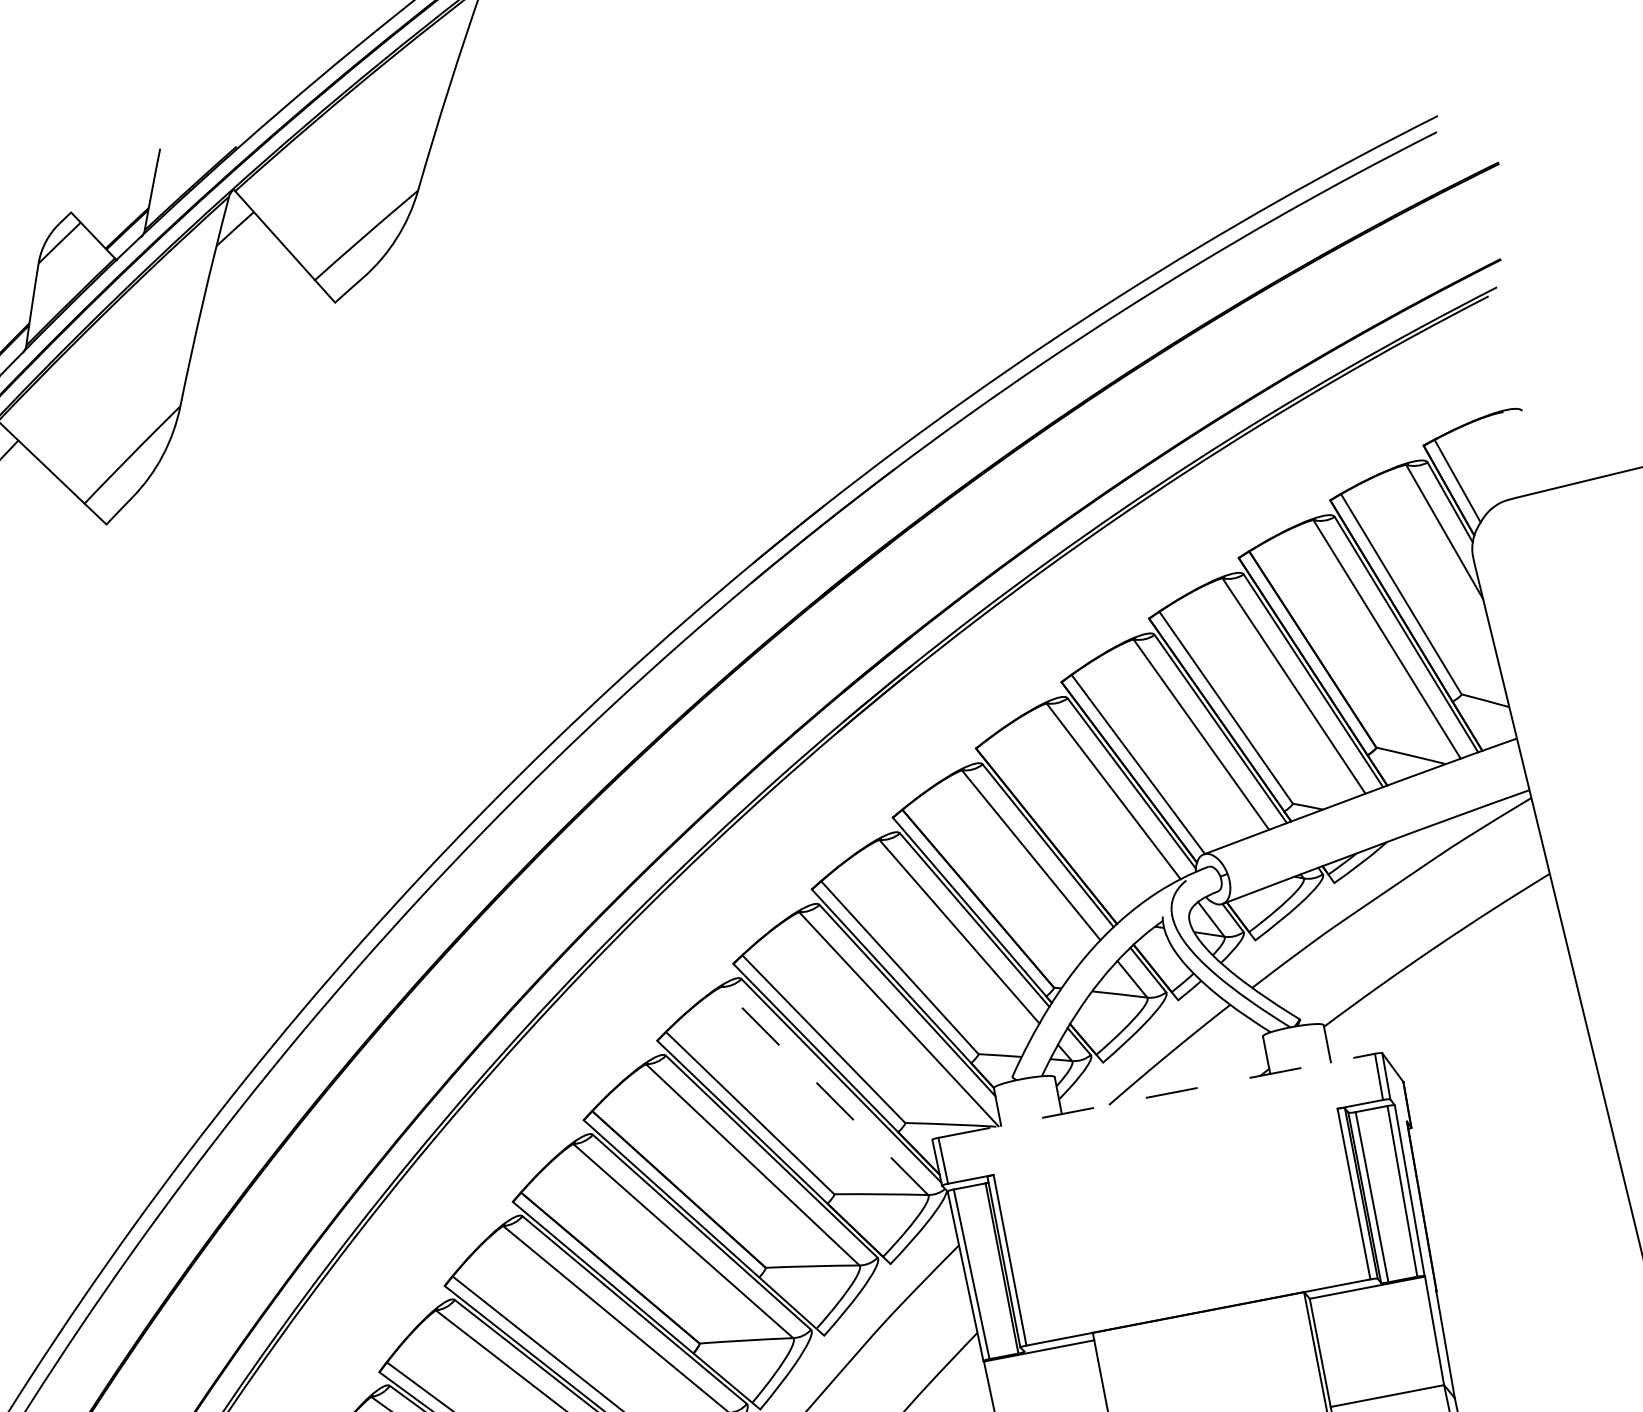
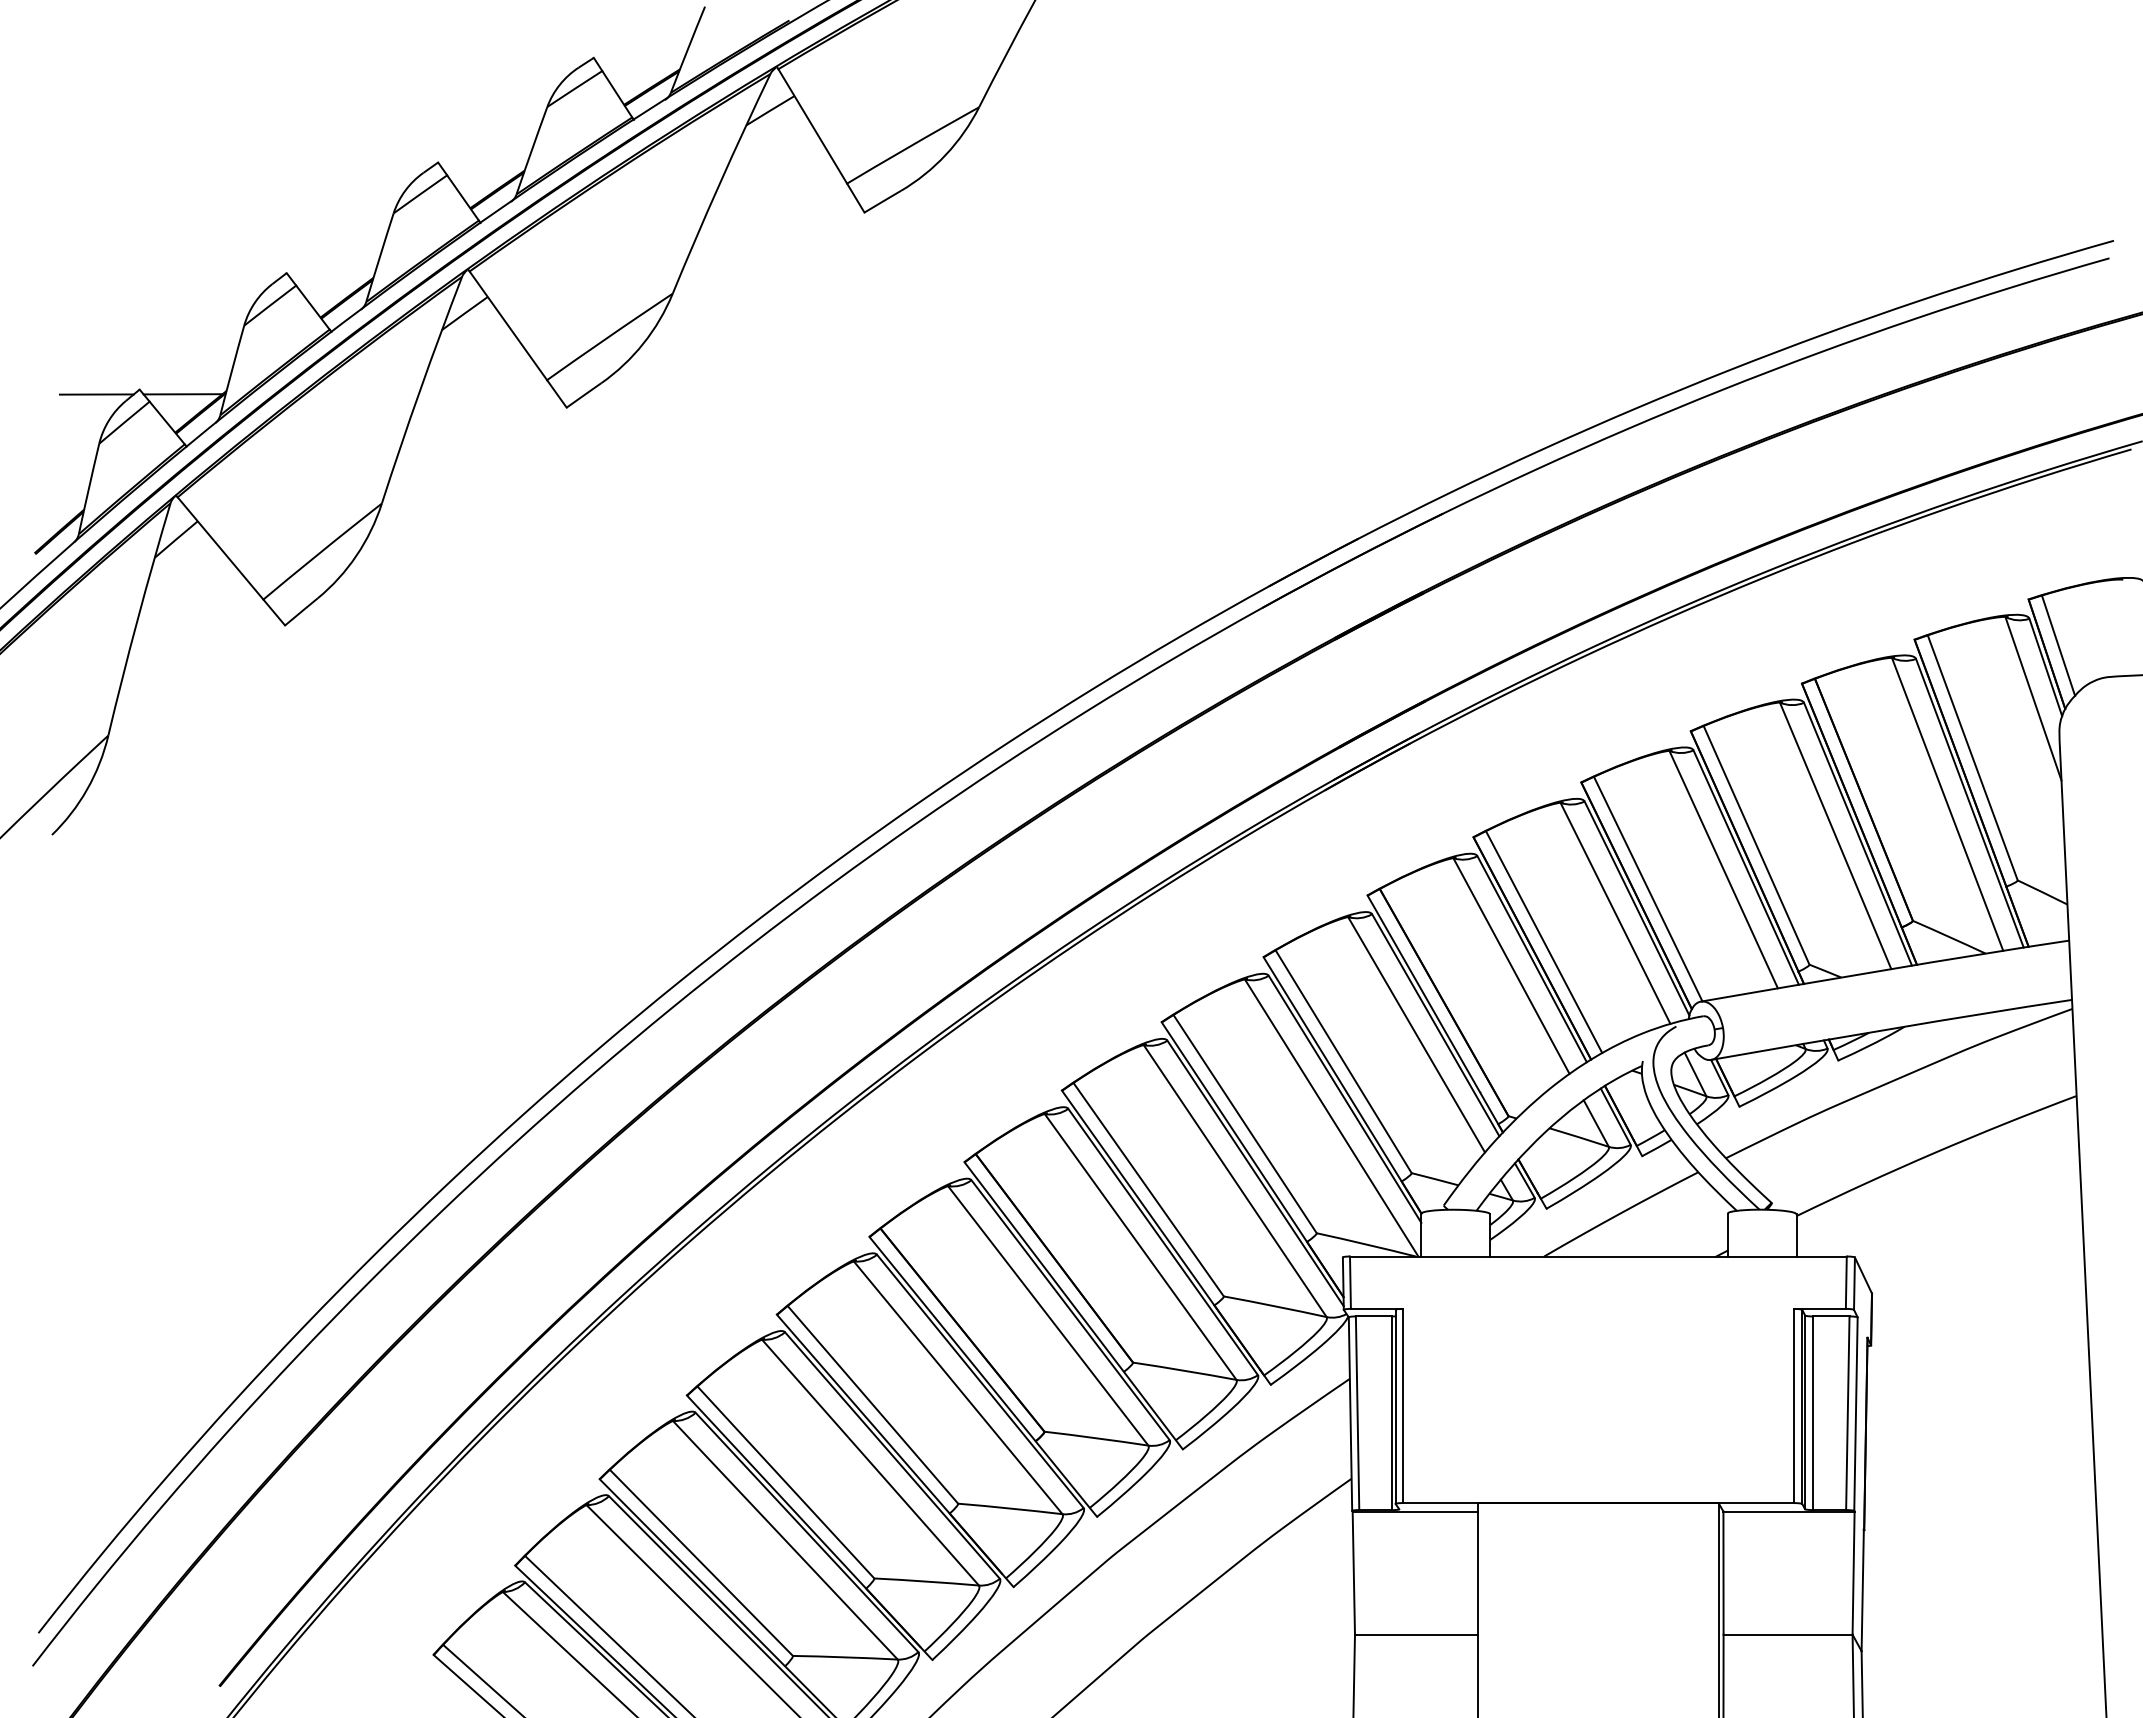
line: (1055, 828) -> (1543, 941), added
line: (825, 1091) -> (1235, 1181), dashed -> solid
line: (1156, 1095) -> (1598, 1256), dashed -> solid

